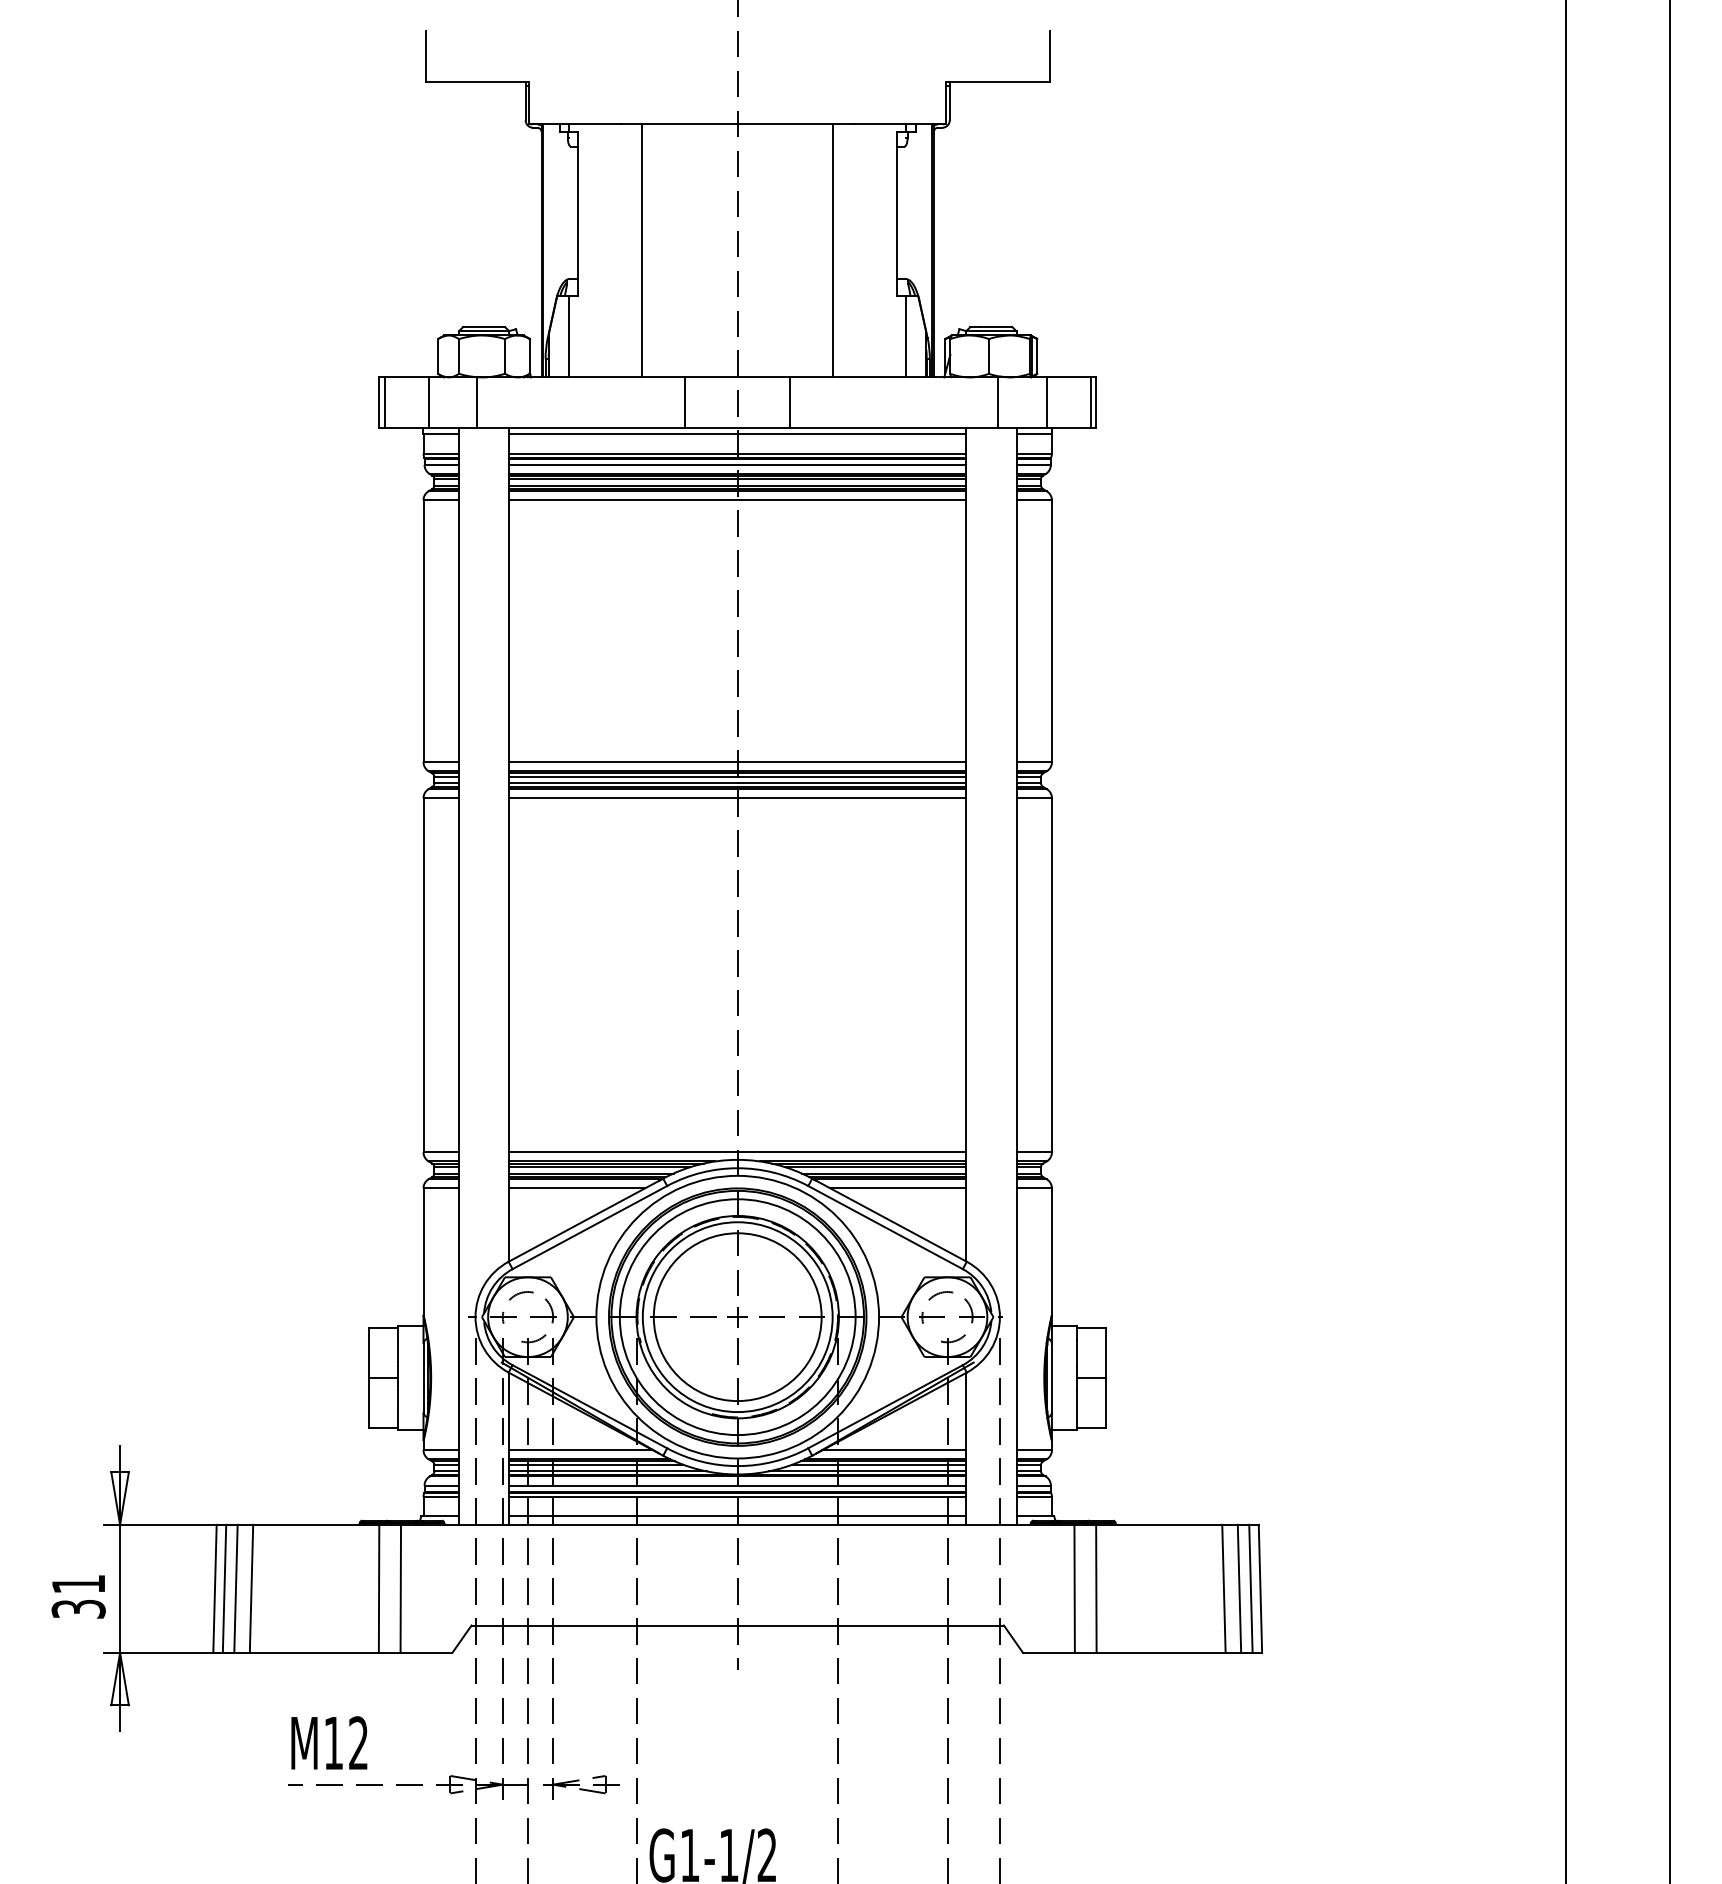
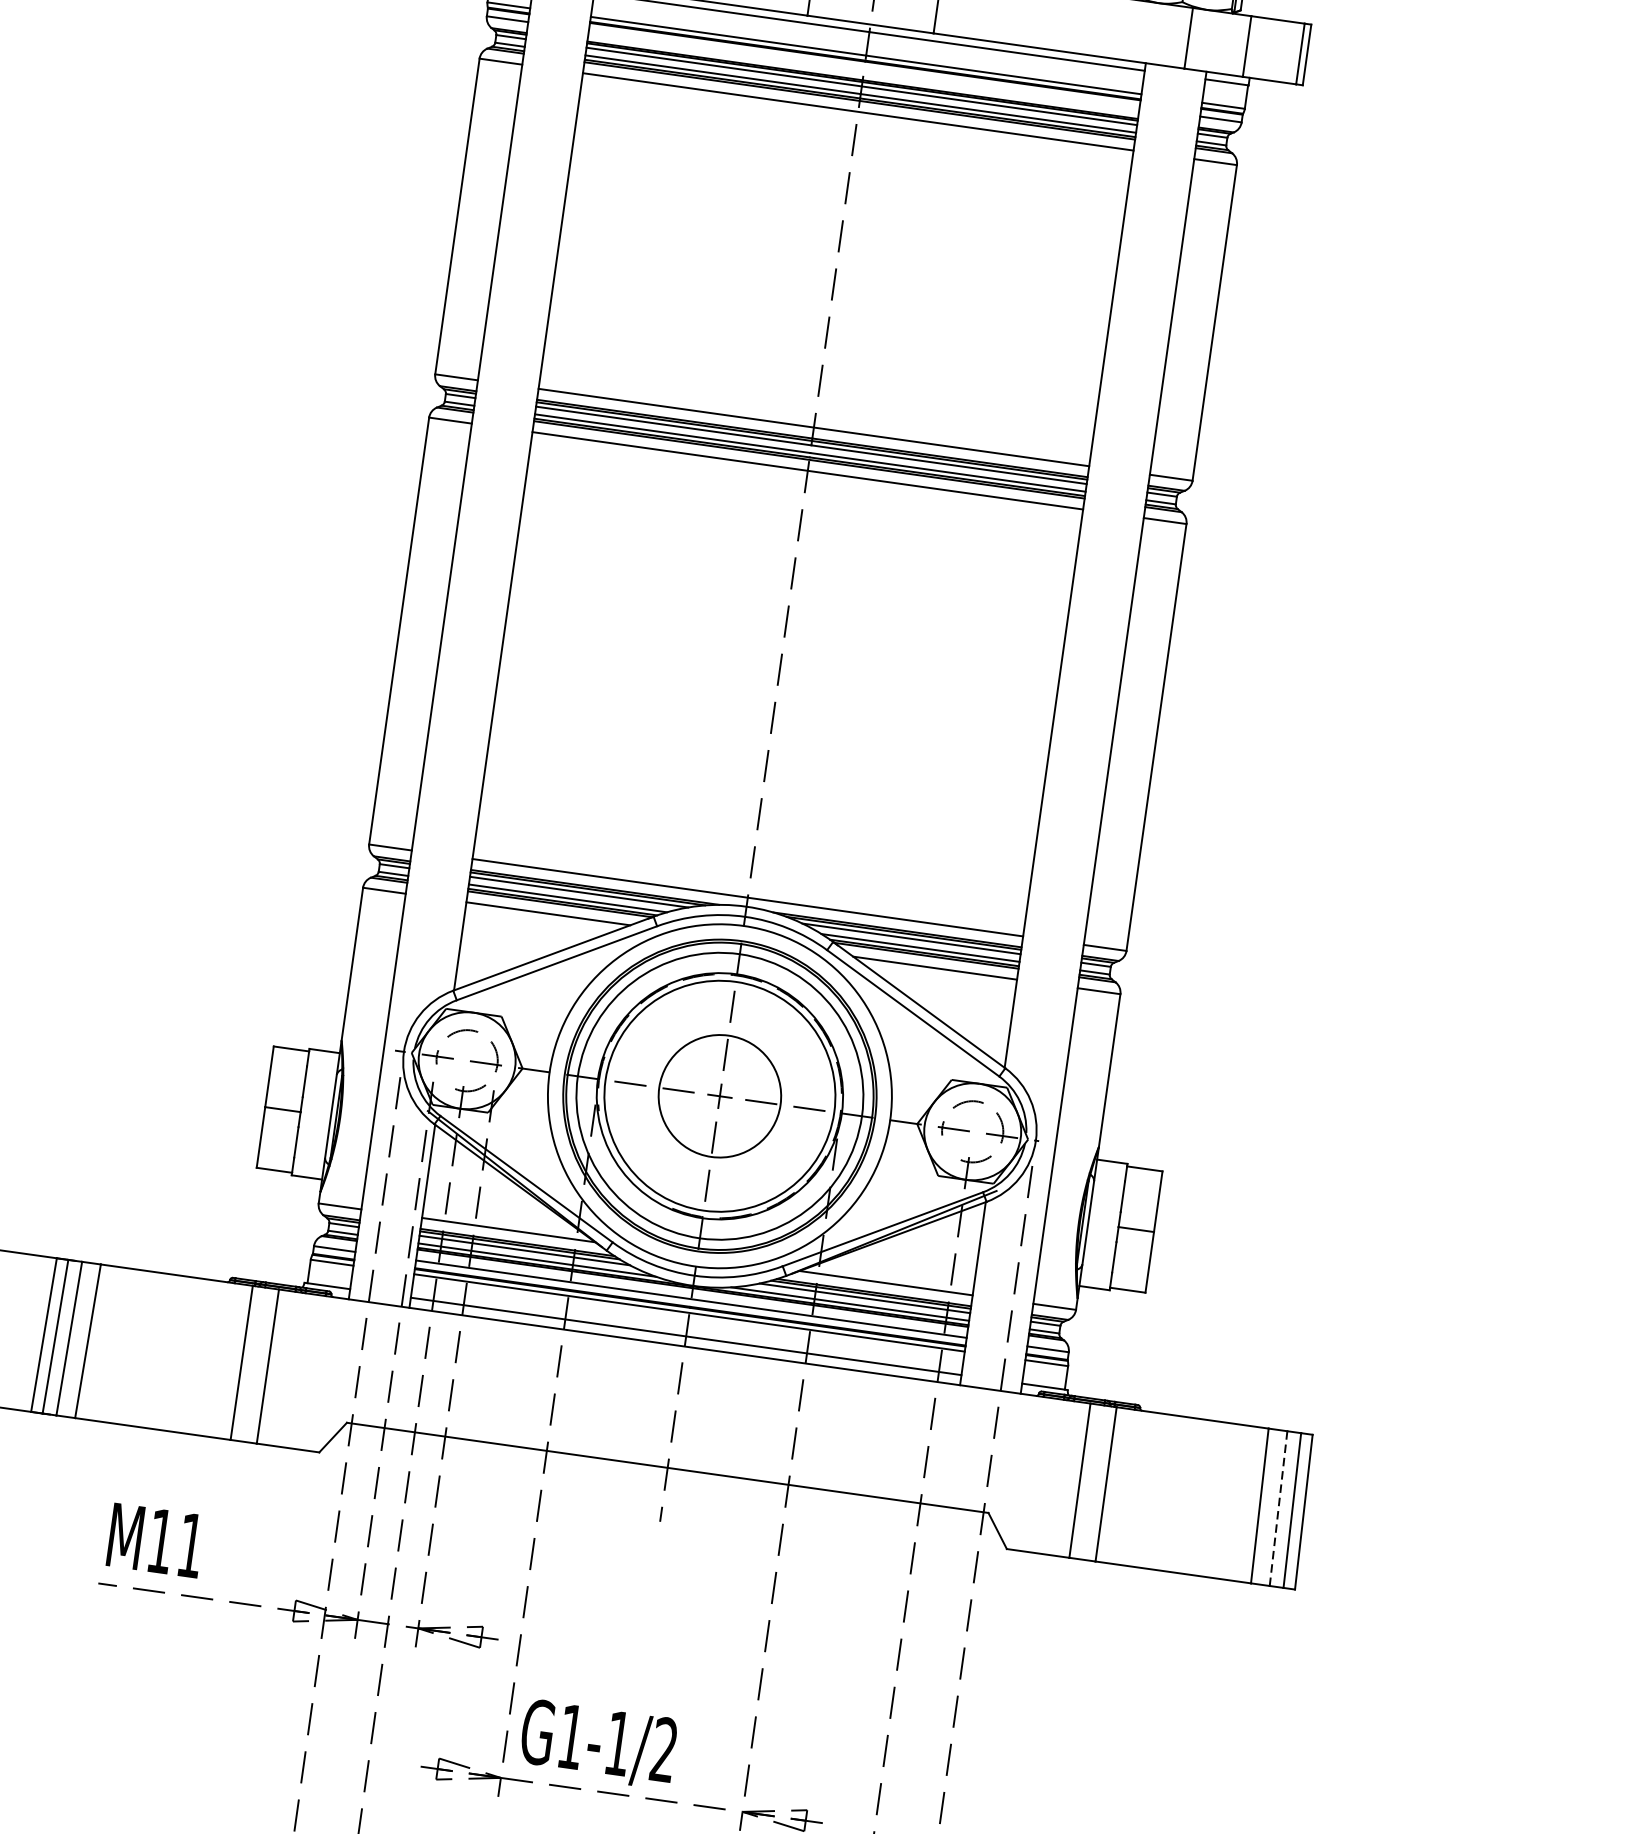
line: (737, 464) -> (864, 68), removed
circle: (737, 1317) -> (719, 1096), size x0.6
line: (1239, 1588) -> (1278, 1508), solid -> dashed
text: (358, 1742) -> (190, 1544), M12 -> M11

